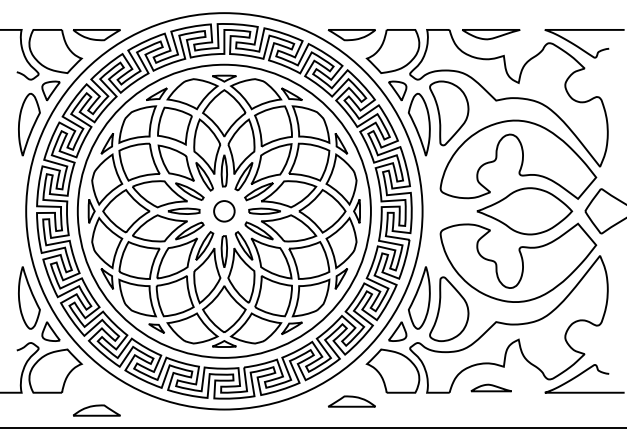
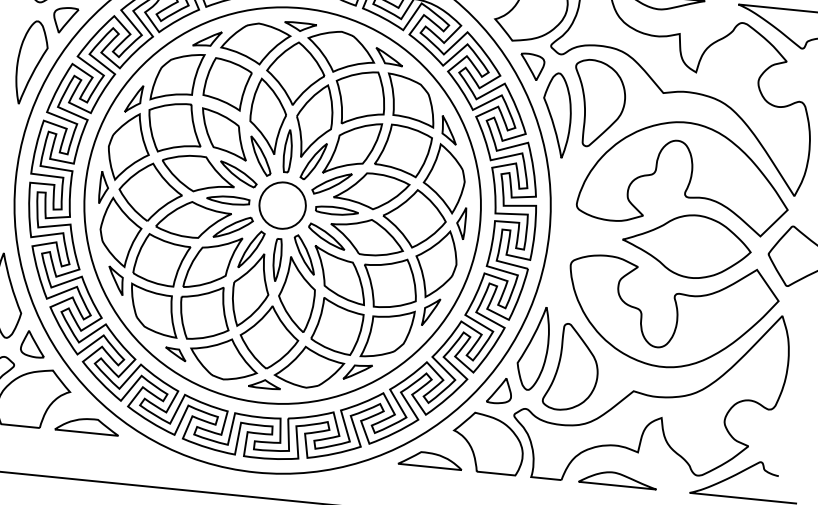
circle: (224, 211) -> (282, 205), size x1.67
part: (491, 387) -> (618, 478), size x1.43
part: (351, 401) -> (430, 459), moved
part: (96, 410) -> (86, 425), moved

